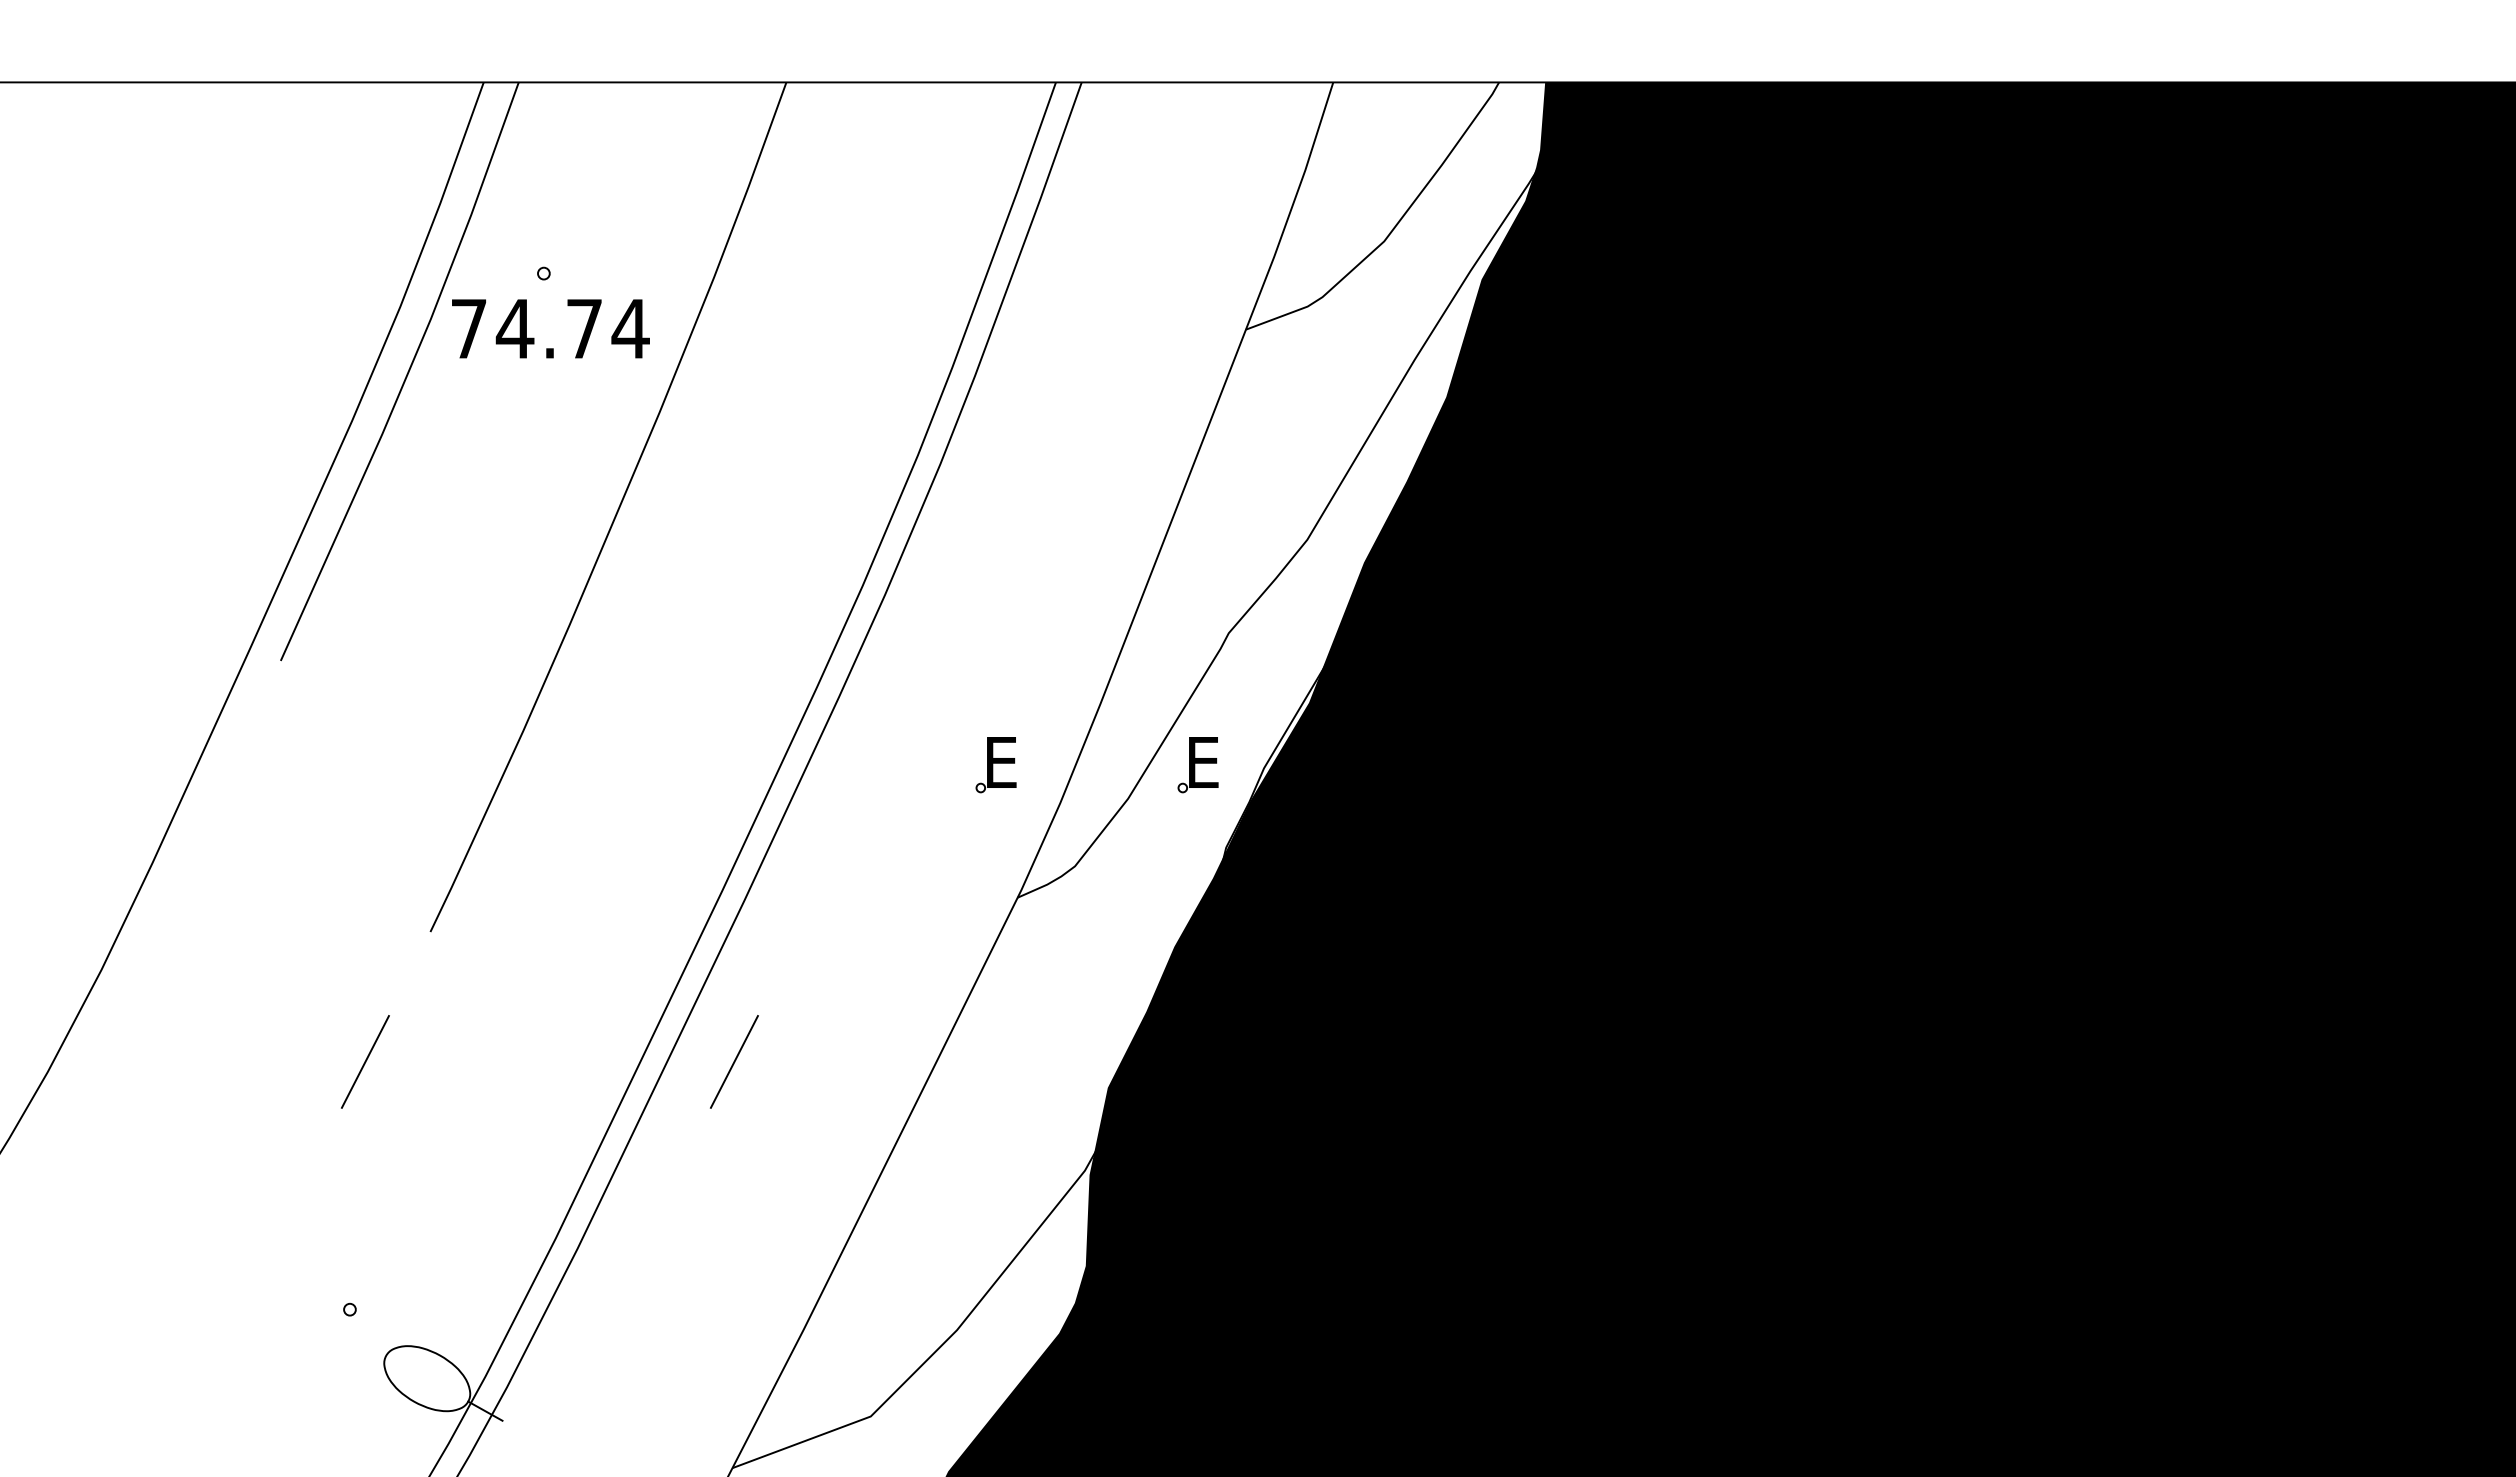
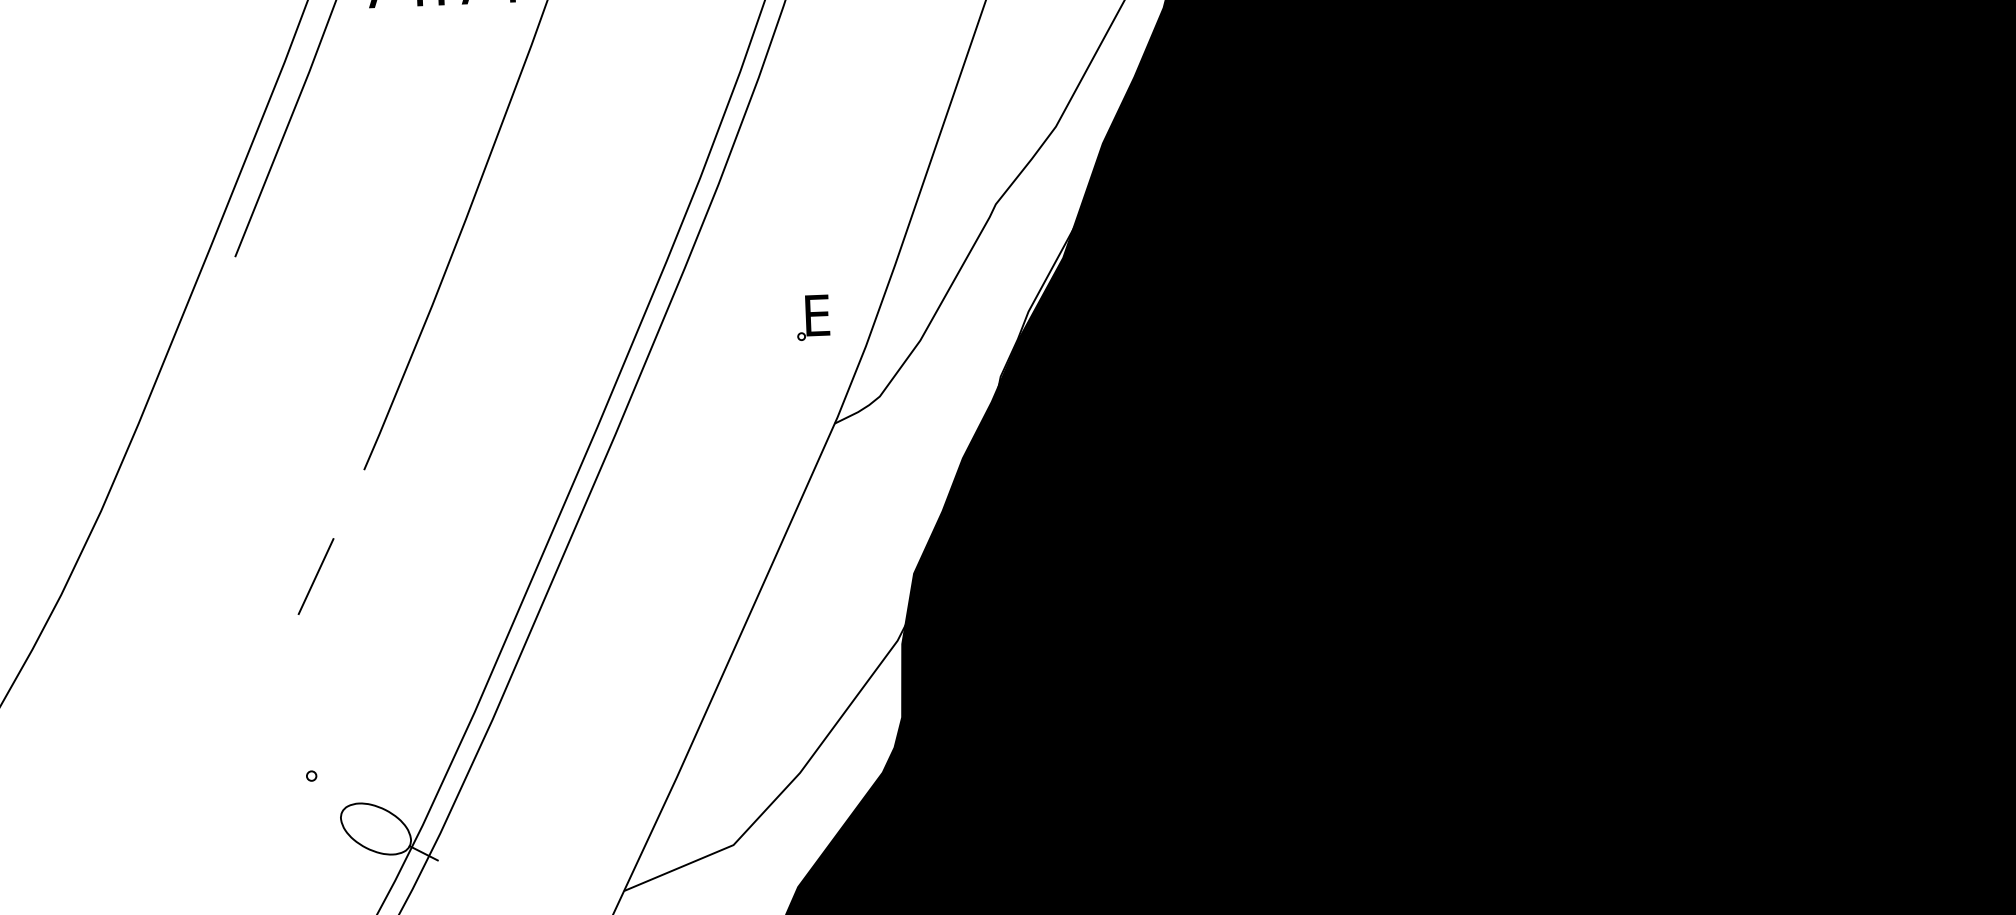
part: (1197, 765) -> (974, 311), removed
line: (734, 1061) -> (612, 564), removed

